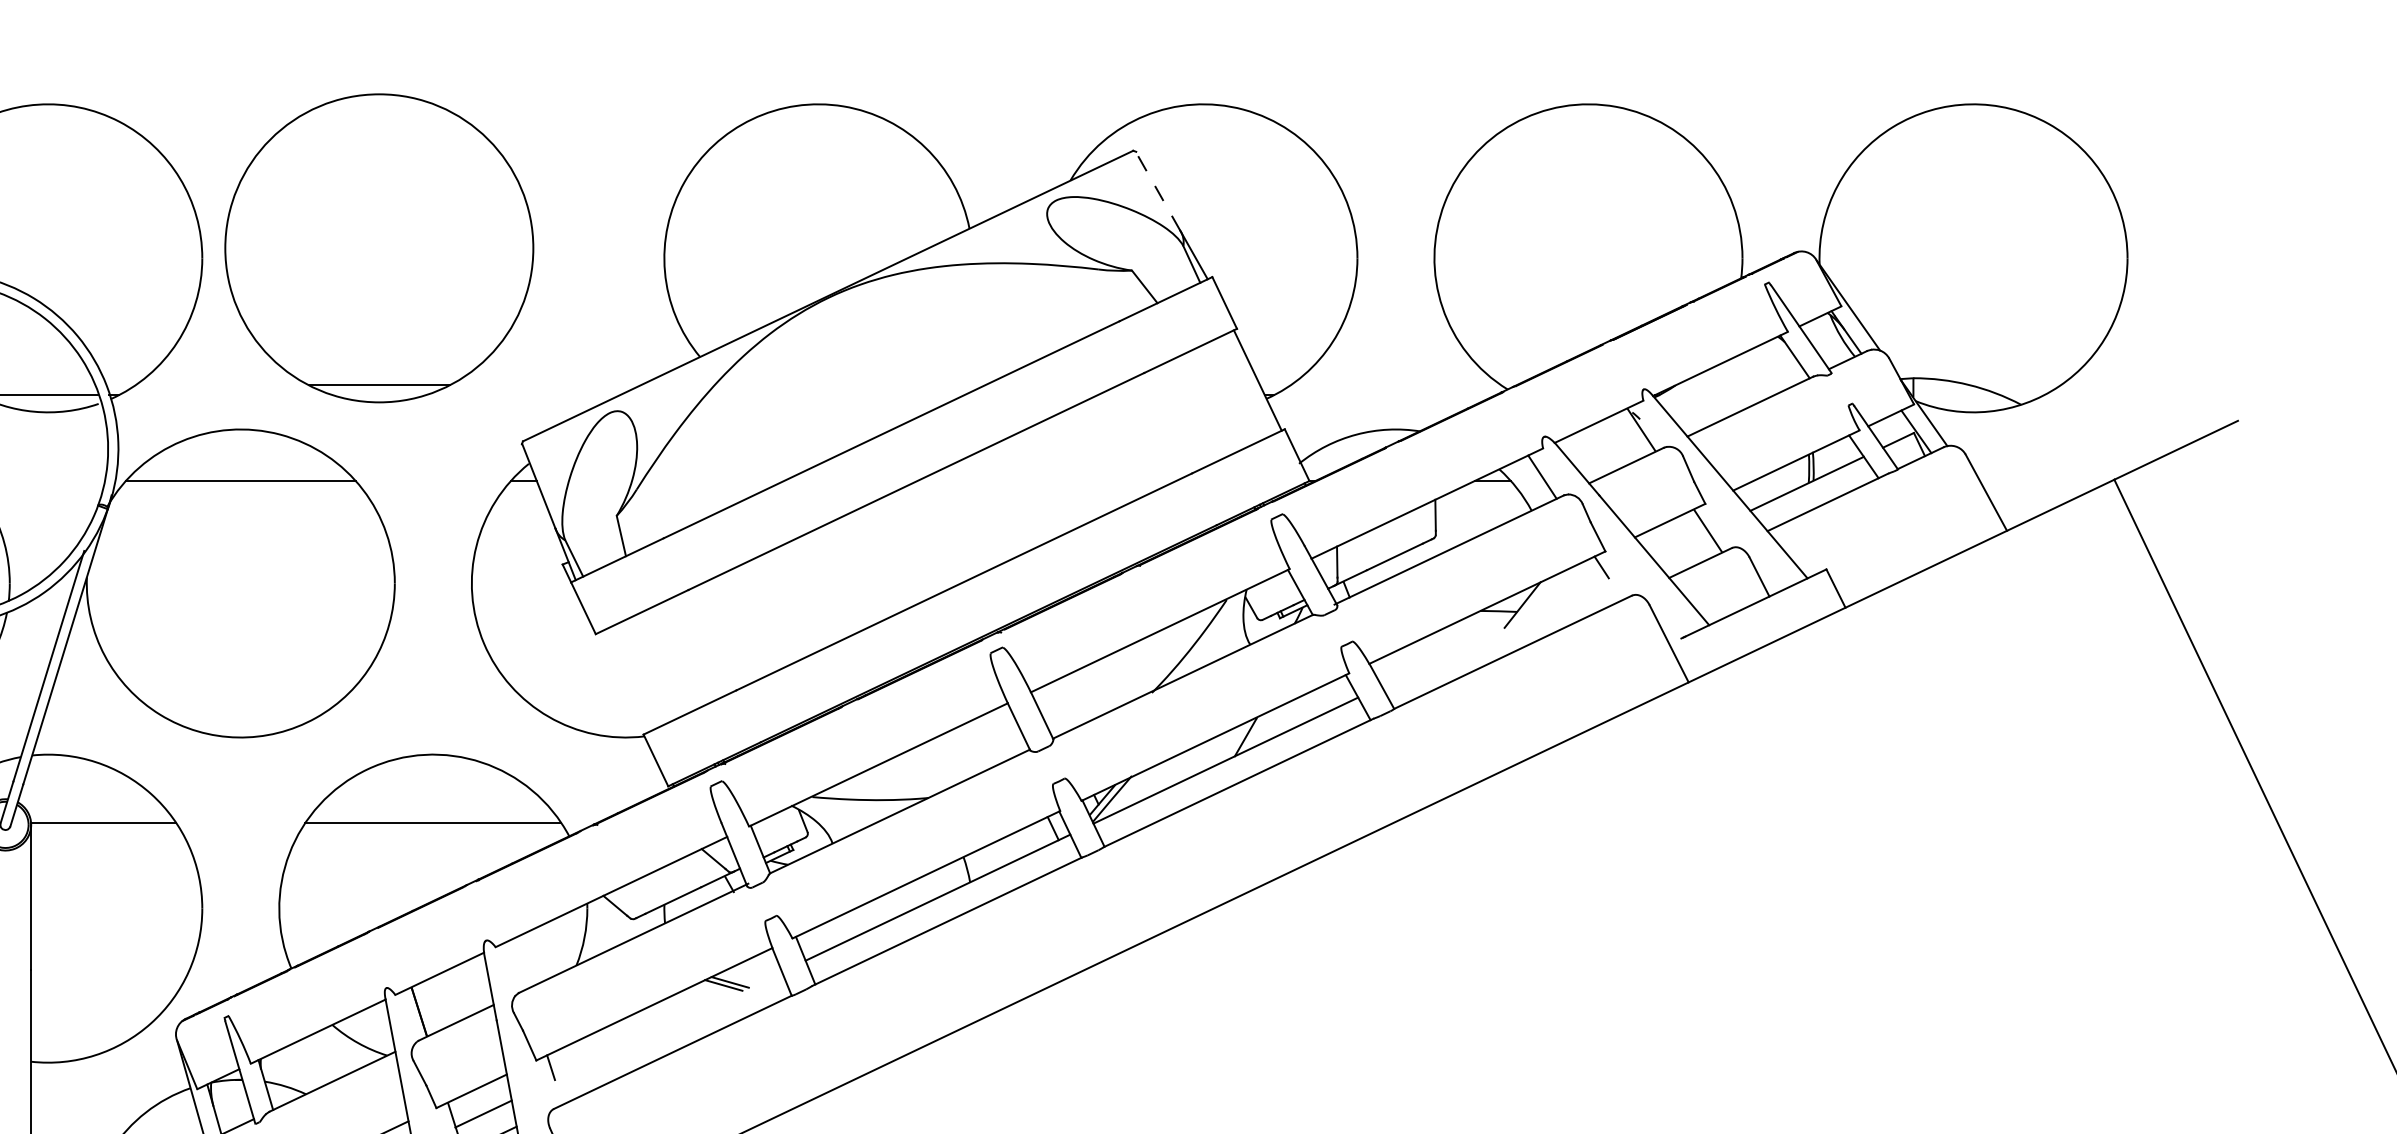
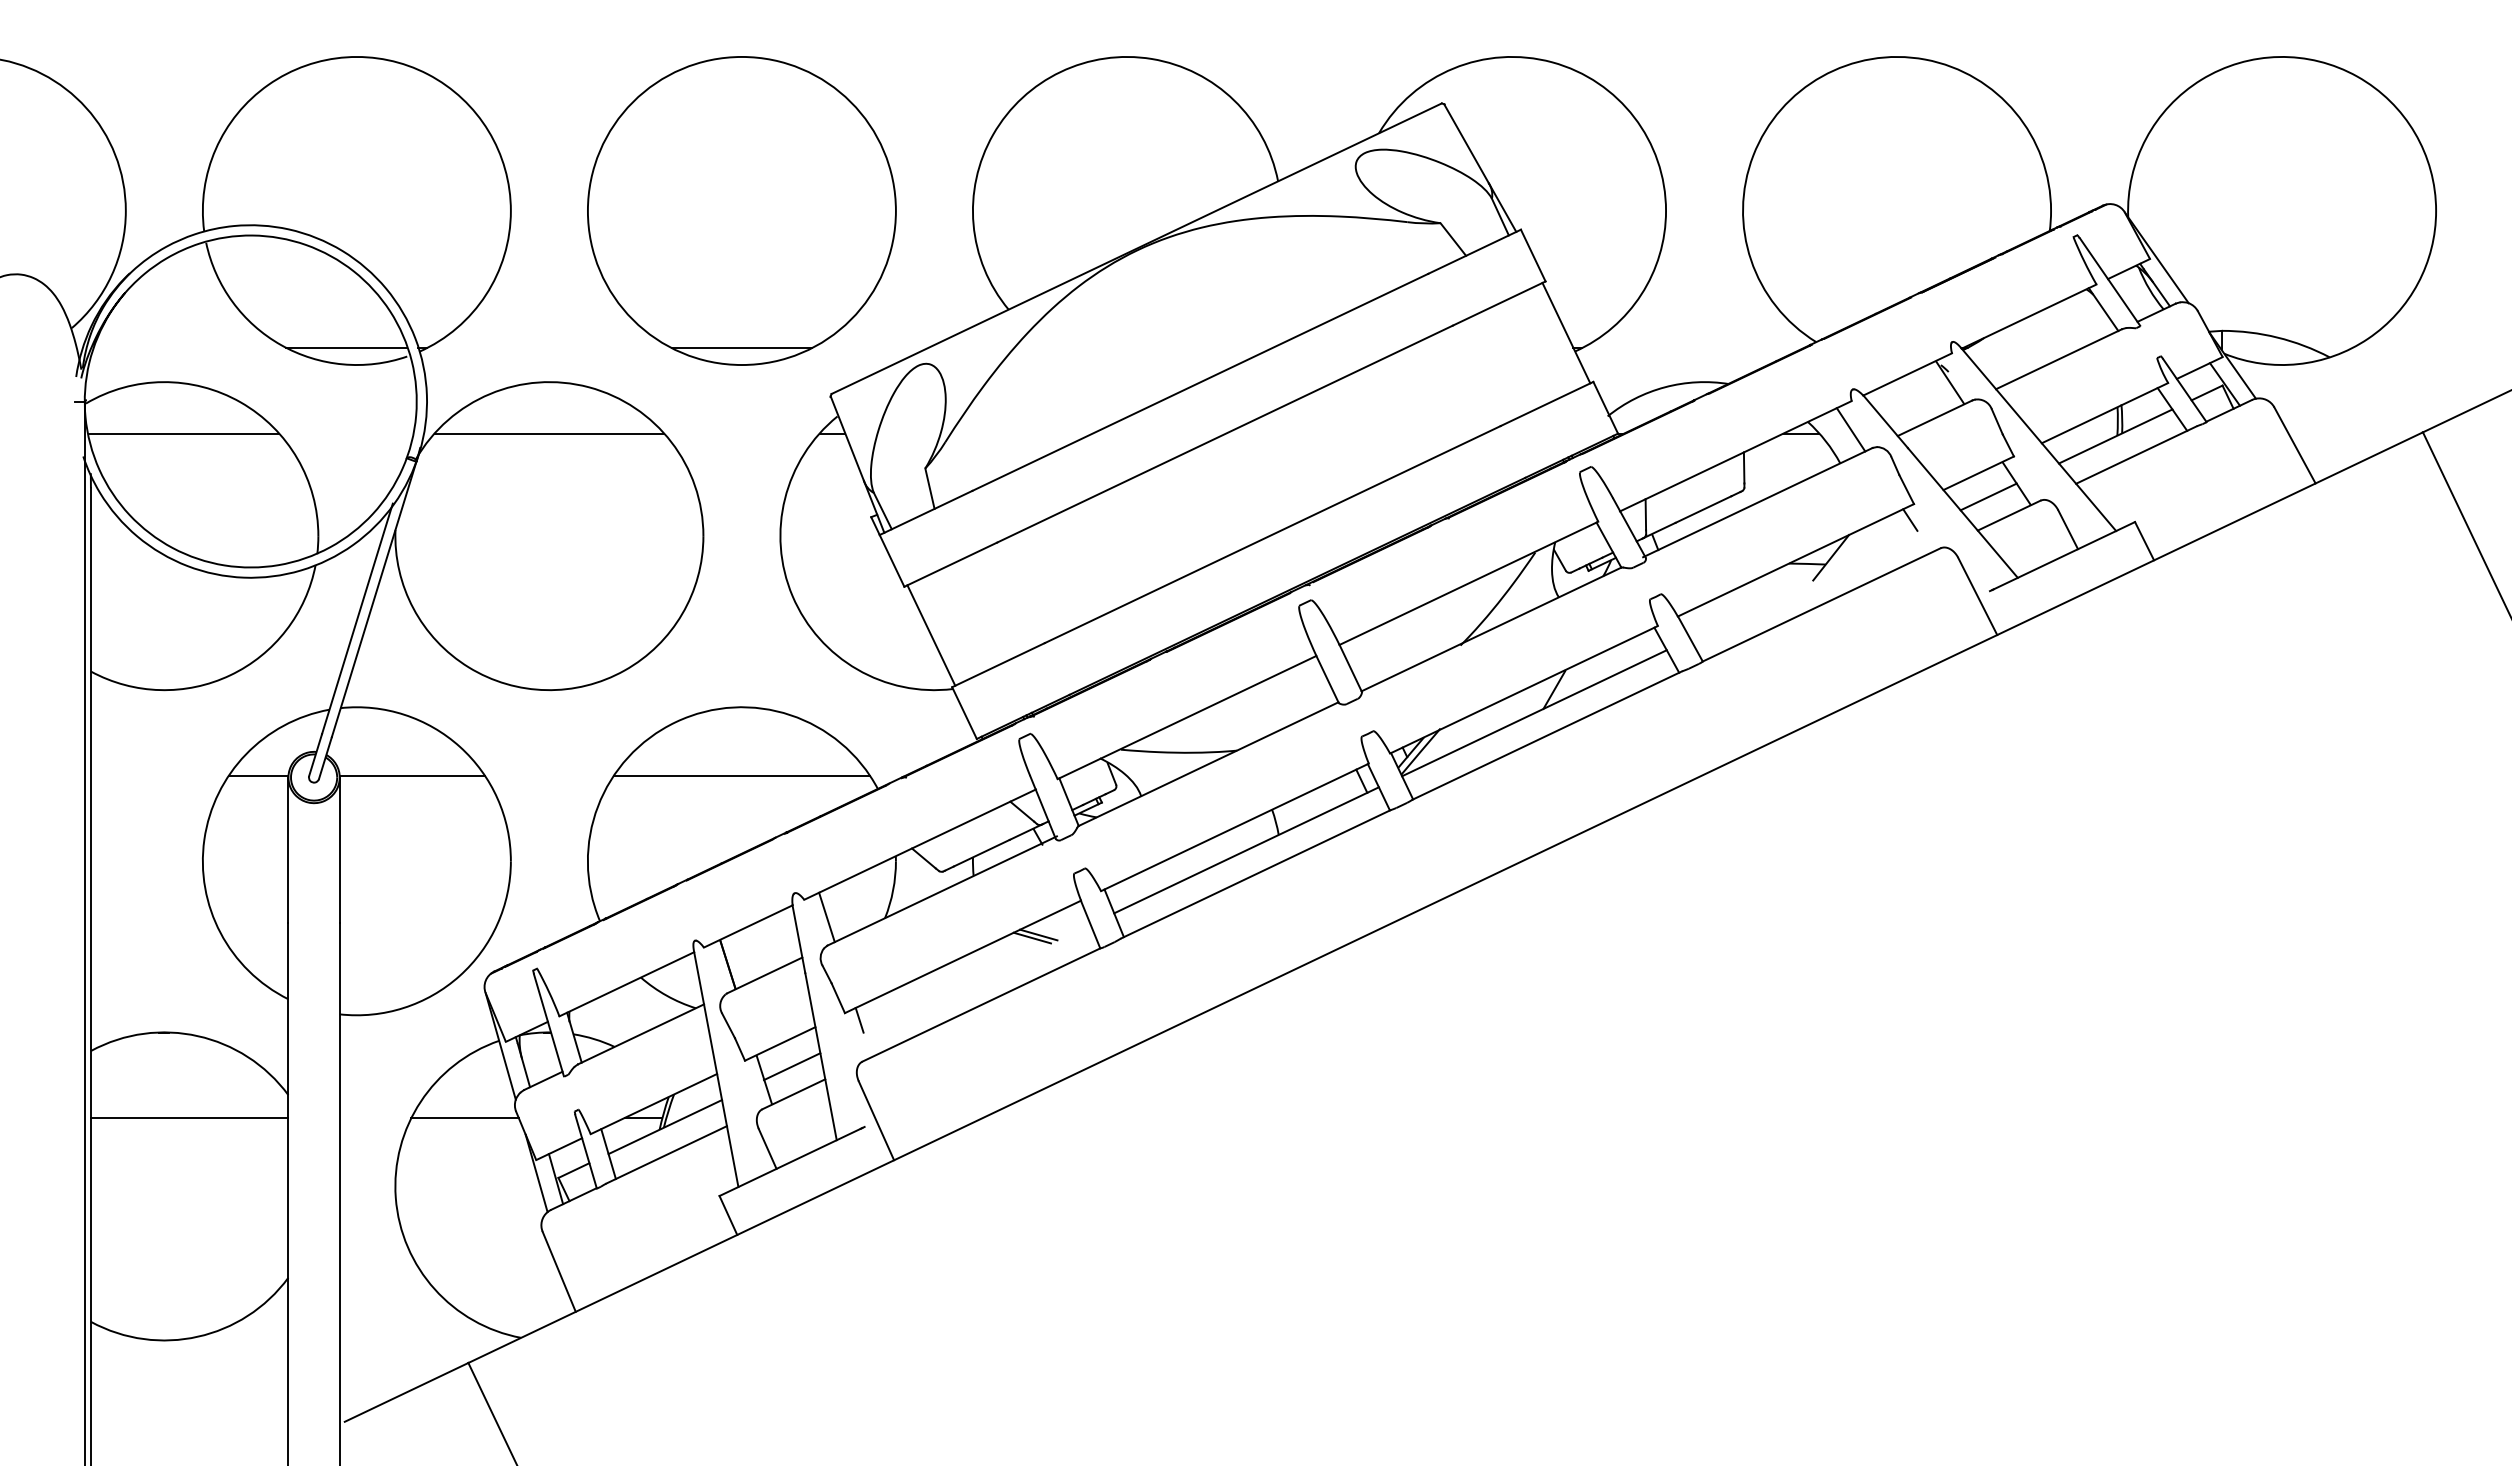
line: (1157, 190) -> (1466, 143), dashed -> solid
part: (378, 247) -> (741, 210), moved
line: (1679, 543) -> (1988, 496), added
line: (622, 682) -> (931, 635), added
line: (517, 964) -> (826, 917), added

